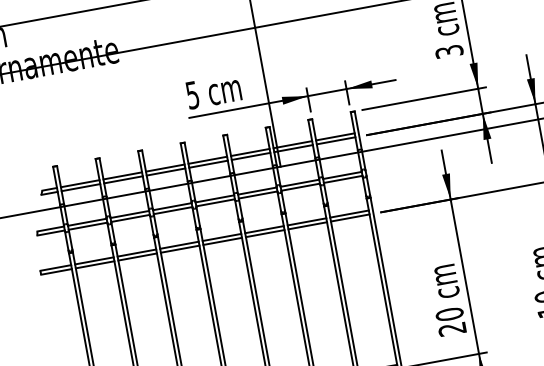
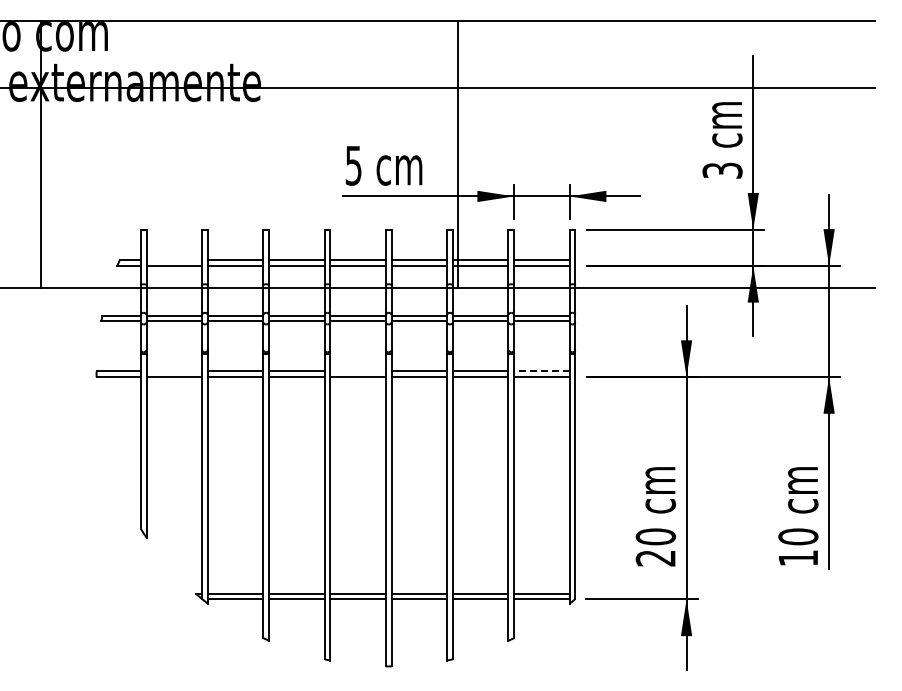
line: (80, 183) -> (174, 260), removed
line: (349, 214) -> (541, 371), solid -> dashed
line: (221, 237) -> (357, 371), removed
line: (94, 260) -> (174, 371), removed

